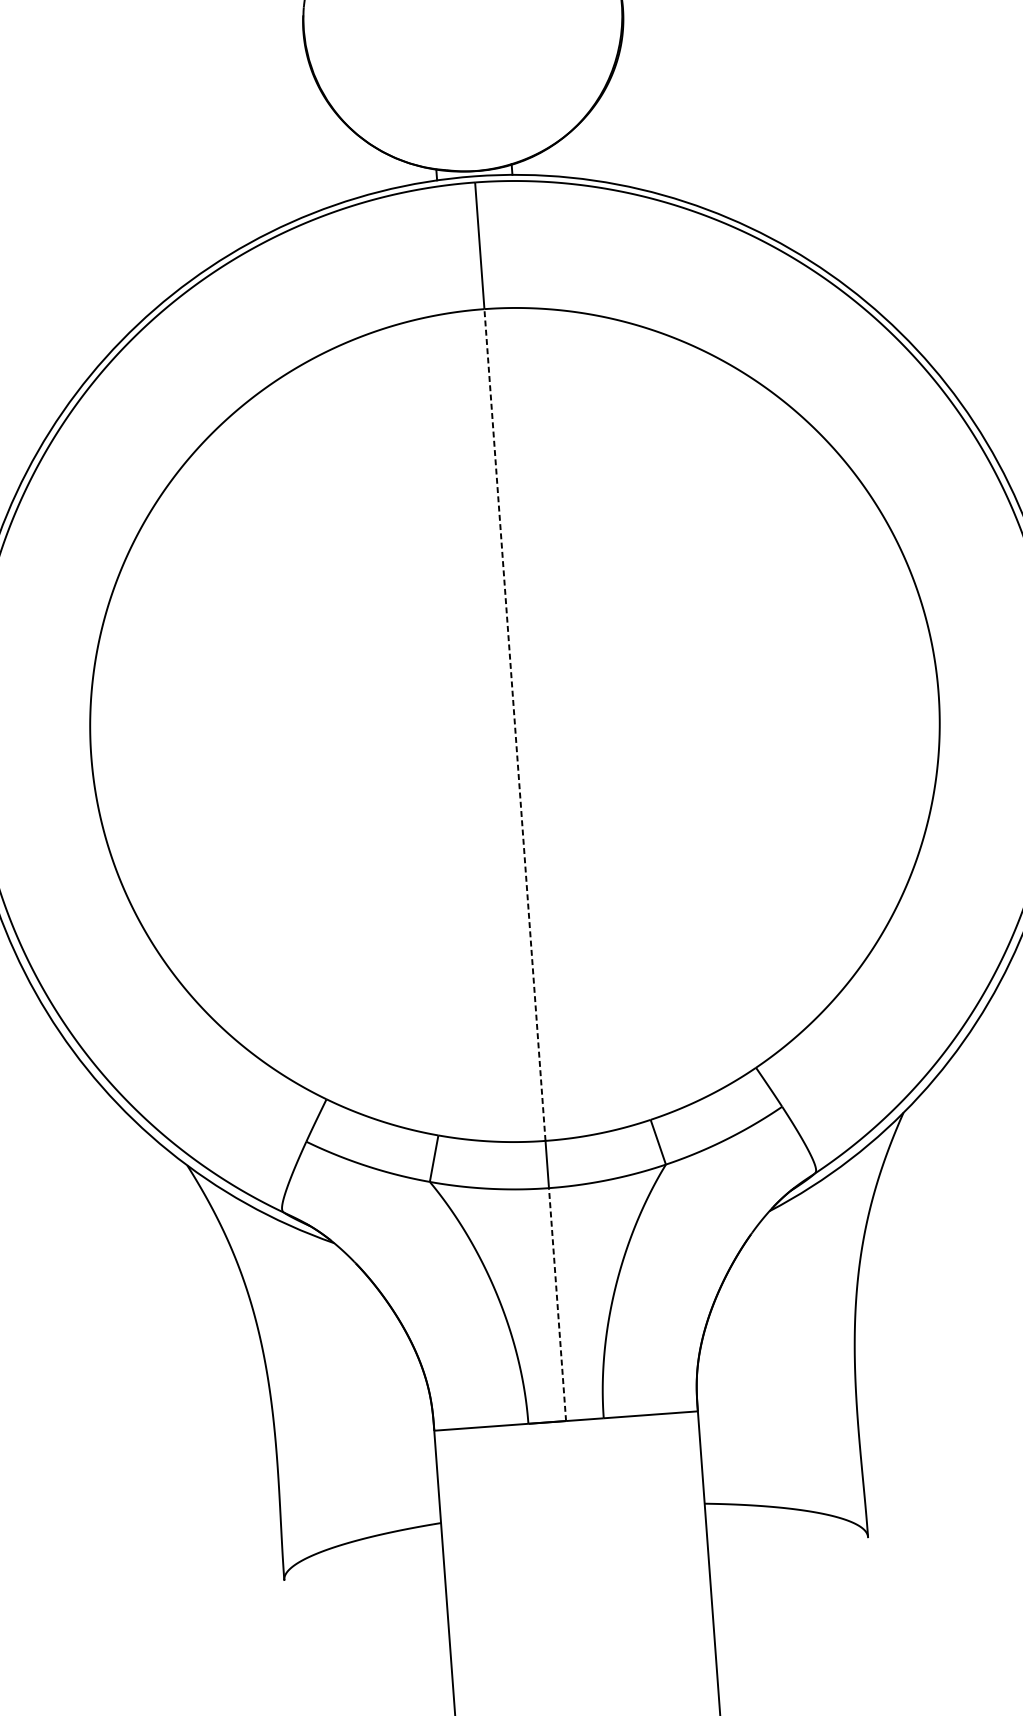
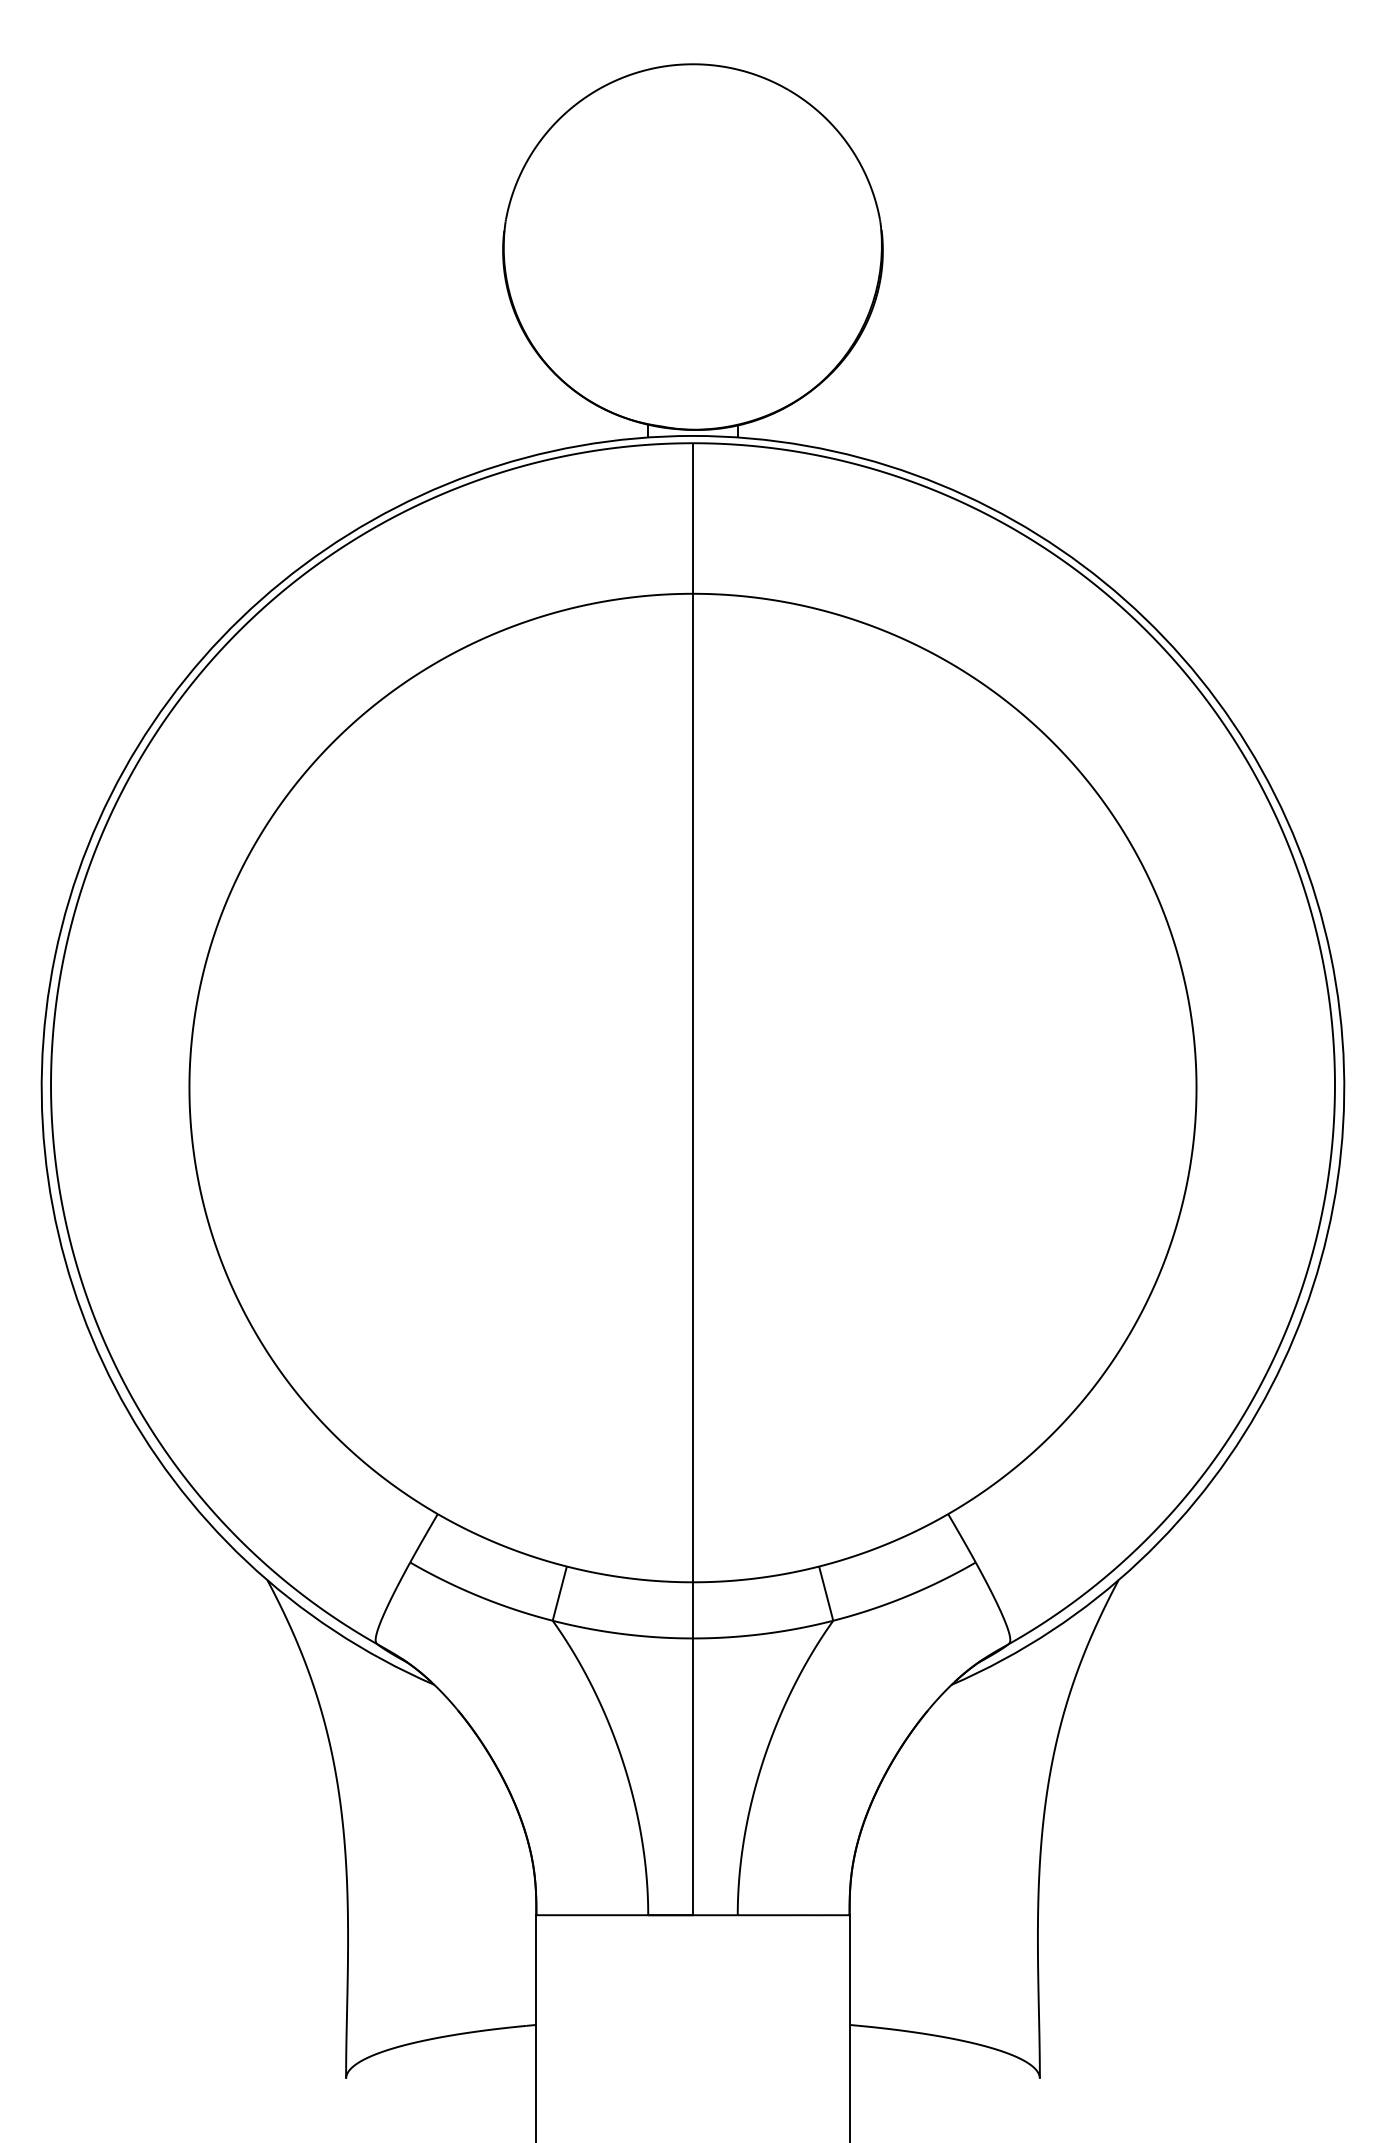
line: (515, 724) -> (693, 1087), dashed -> solid
line: (557, 1304) -> (693, 1776), dashed -> solid

